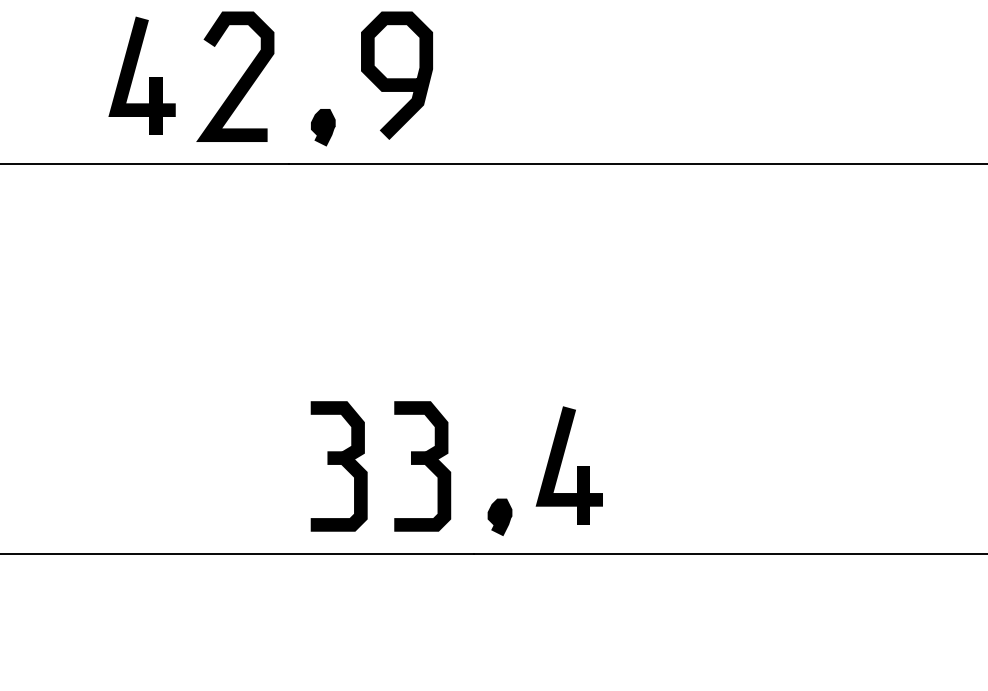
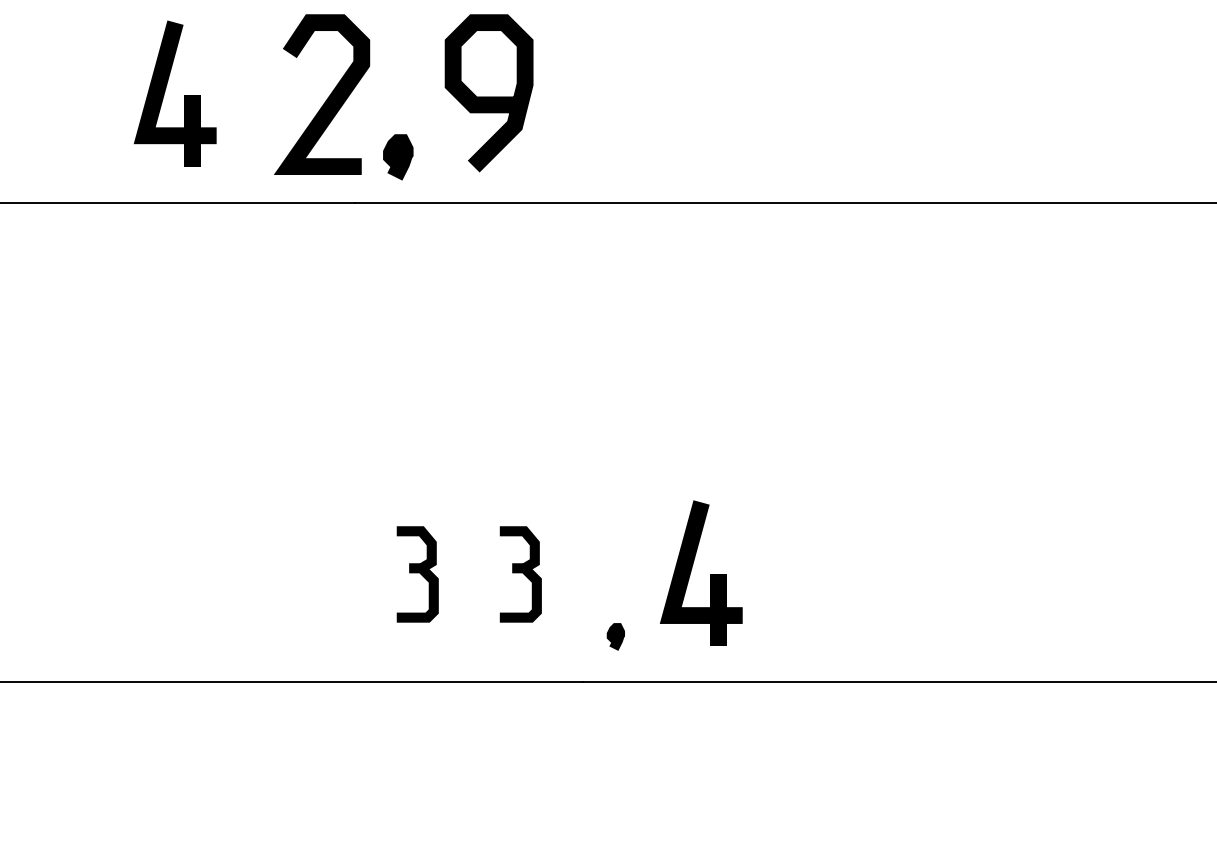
curve: (239, 79) -> (327, 97), moved
part: (338, 466) -> (417, 574), size x0.6
part: (422, 466) -> (520, 574), size x0.6
part: (499, 516) -> (615, 636), size x0.6

